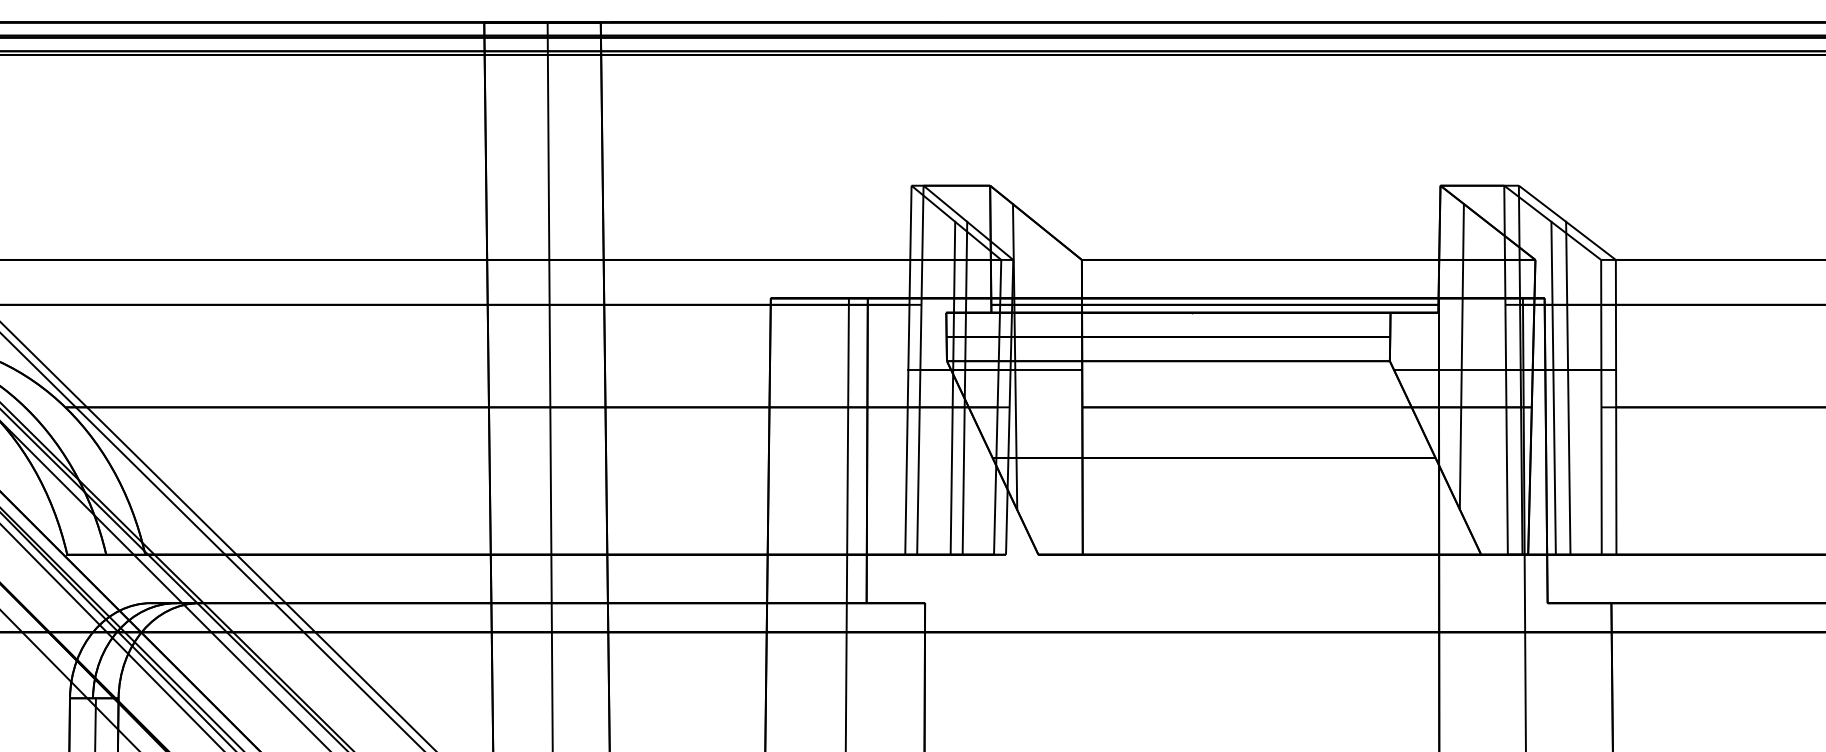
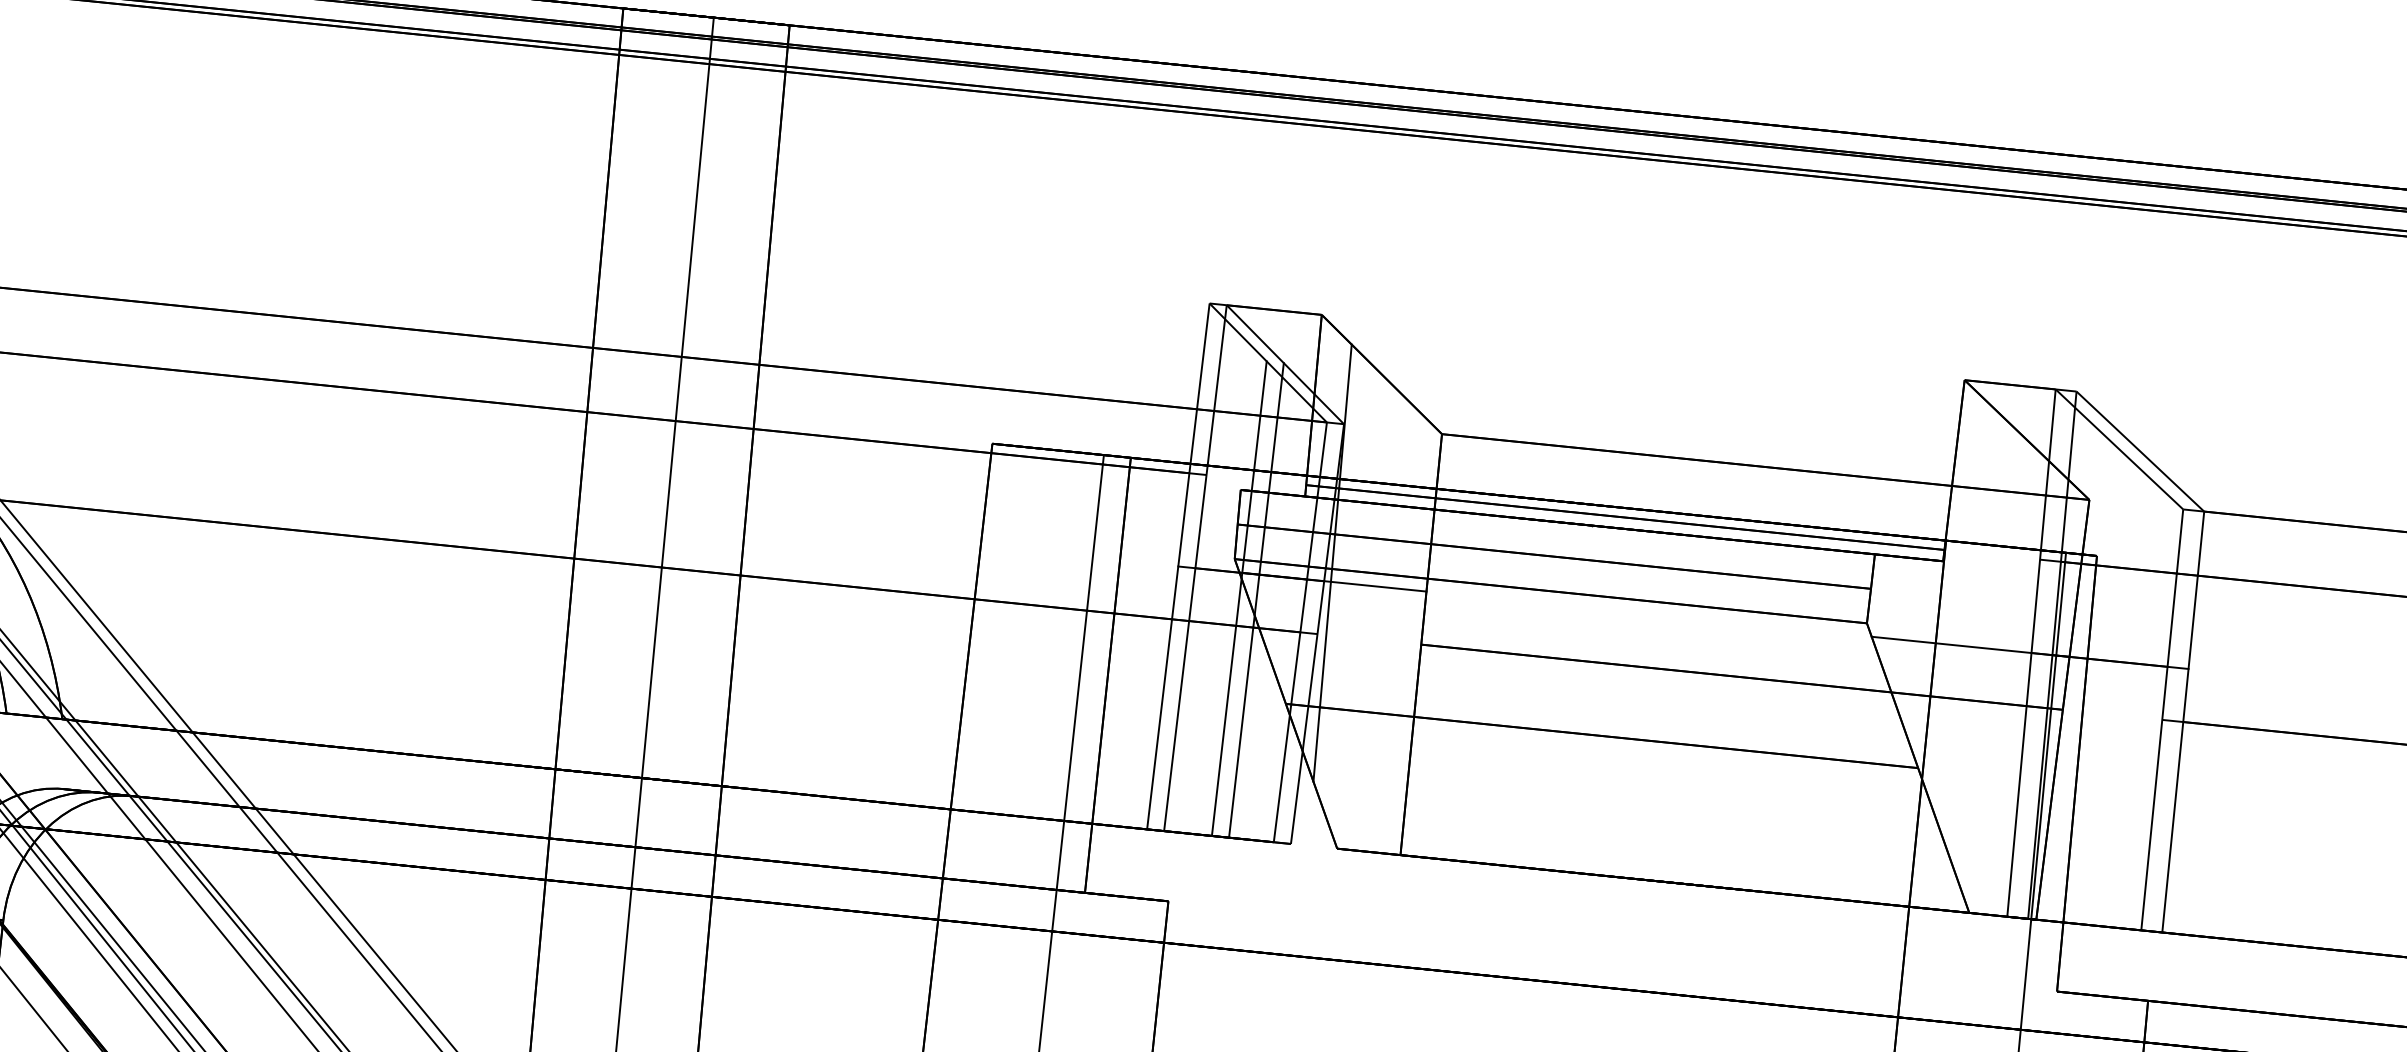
line: (1461, 356) -> (1969, 627), removed
line: (1553, 387) -> (2096, 684), removed
line: (1568, 387) -> (2118, 686), removed

